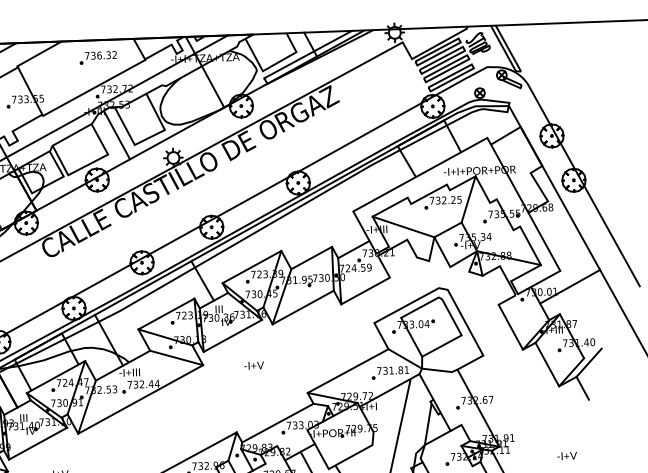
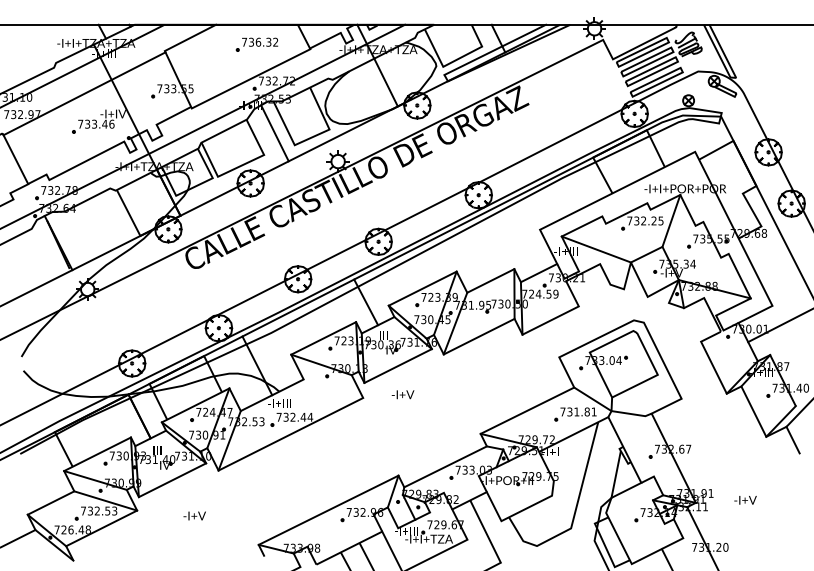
line: (176, 357) -> (333, 388), removed
text: (253, 365) -> (402, 394), moved
text: (567, 456) -> (745, 500), moved

